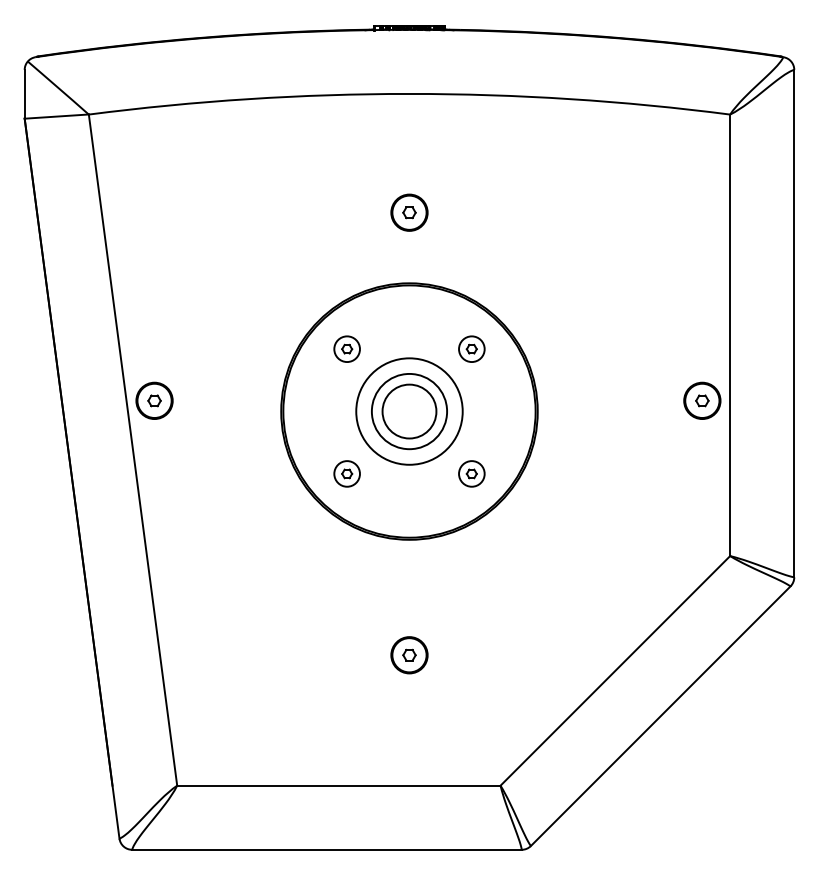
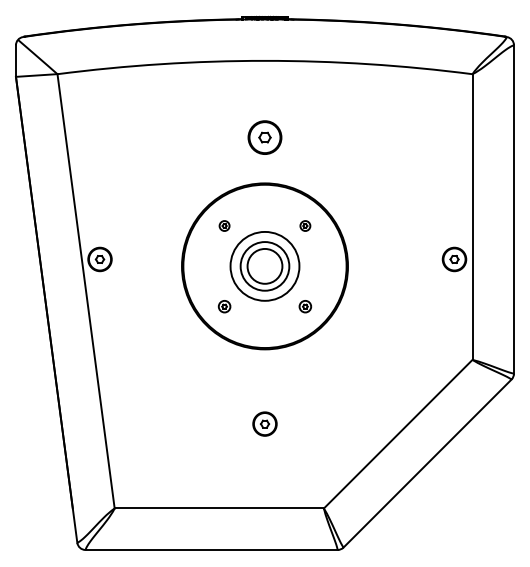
part: (408, 212) -> (264, 137), size x1.4
part: (346, 348) -> (224, 225), size x0.6
part: (472, 348) -> (305, 225), size x0.6
part: (346, 473) -> (224, 306), size x0.7
part: (472, 473) -> (305, 306), size x0.7

